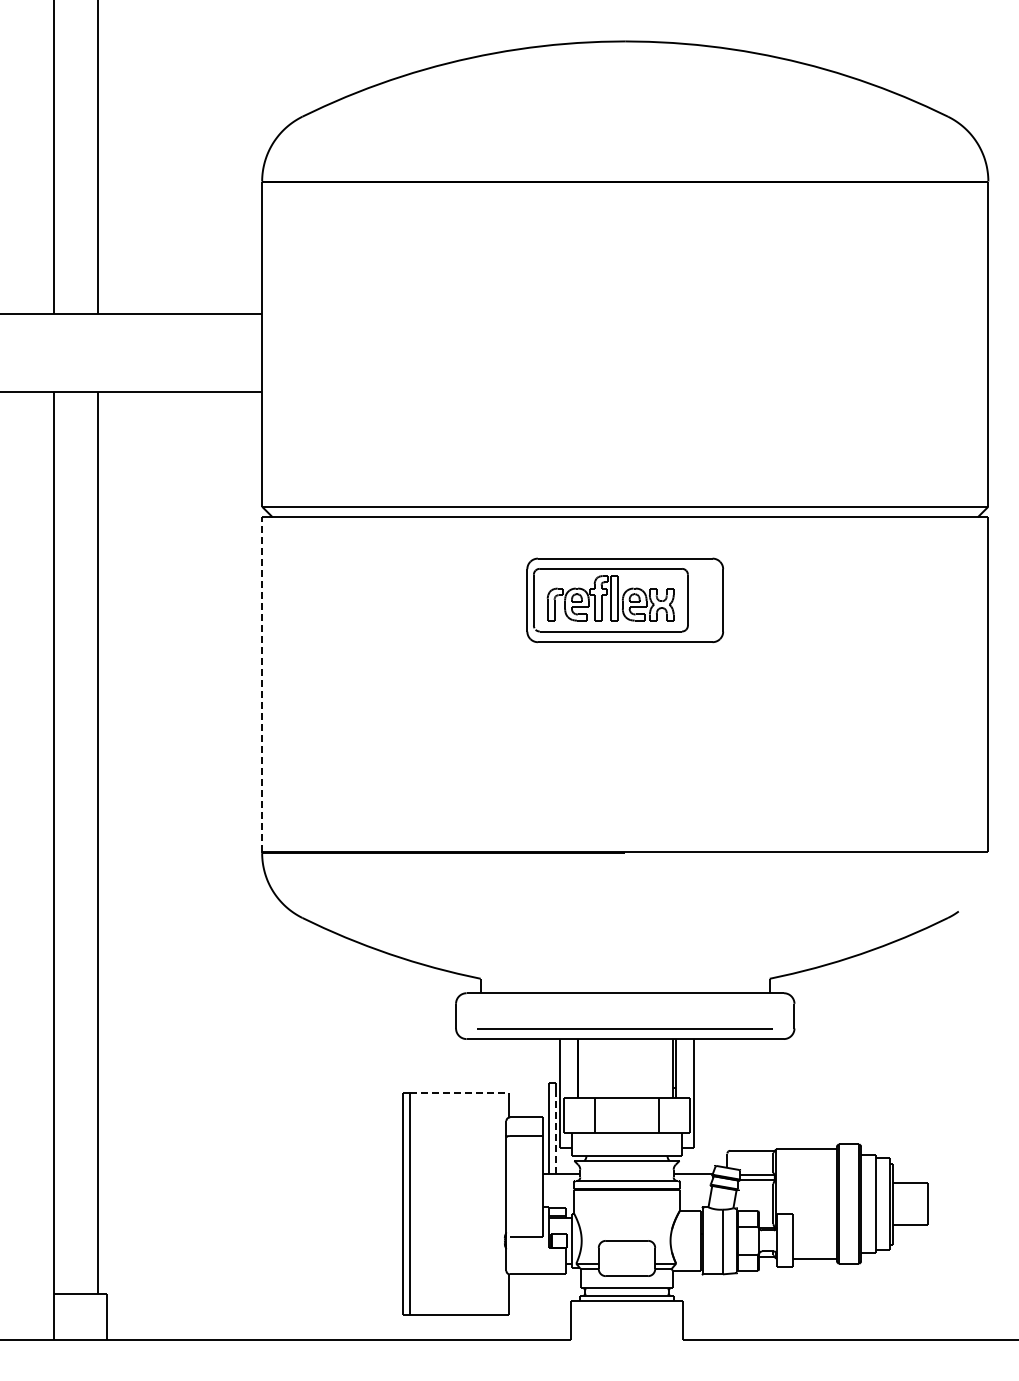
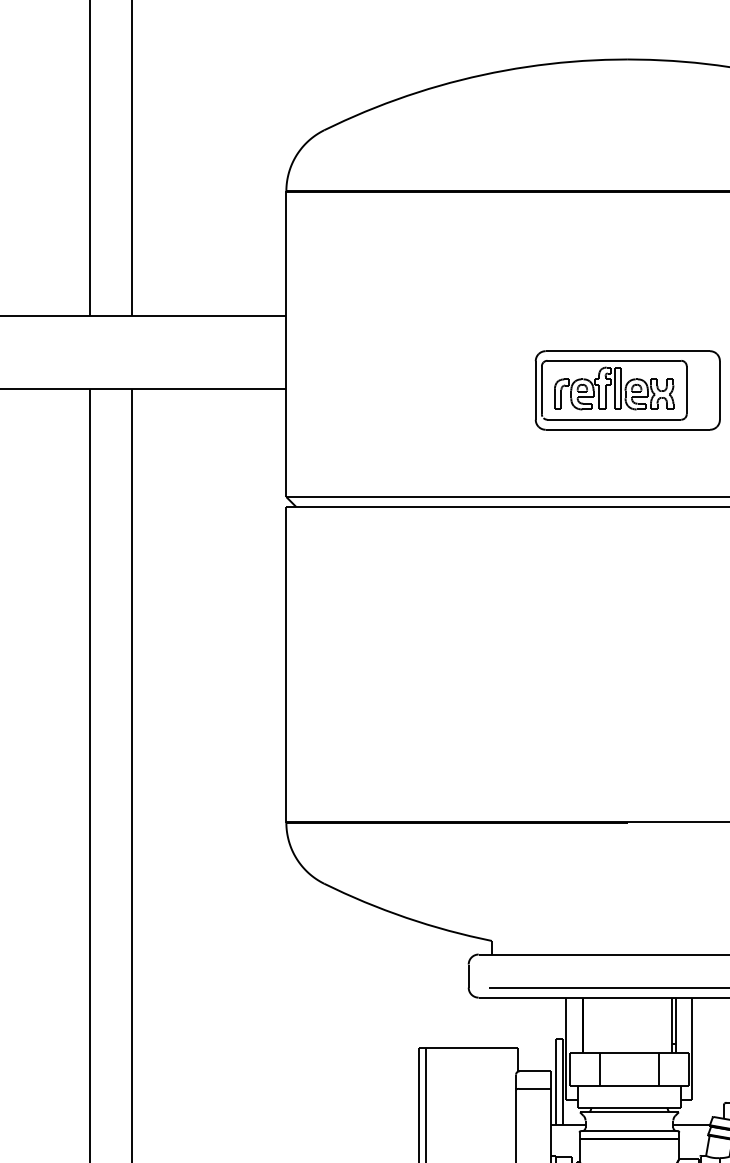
part: (624, 600) -> (627, 390), moved
line: (262, 684) -> (286, 664), dashed -> solid
line: (460, 1093) -> (472, 1048), dashed -> solid
line: (555, 1132) -> (562, 1085), dashed -> solid

